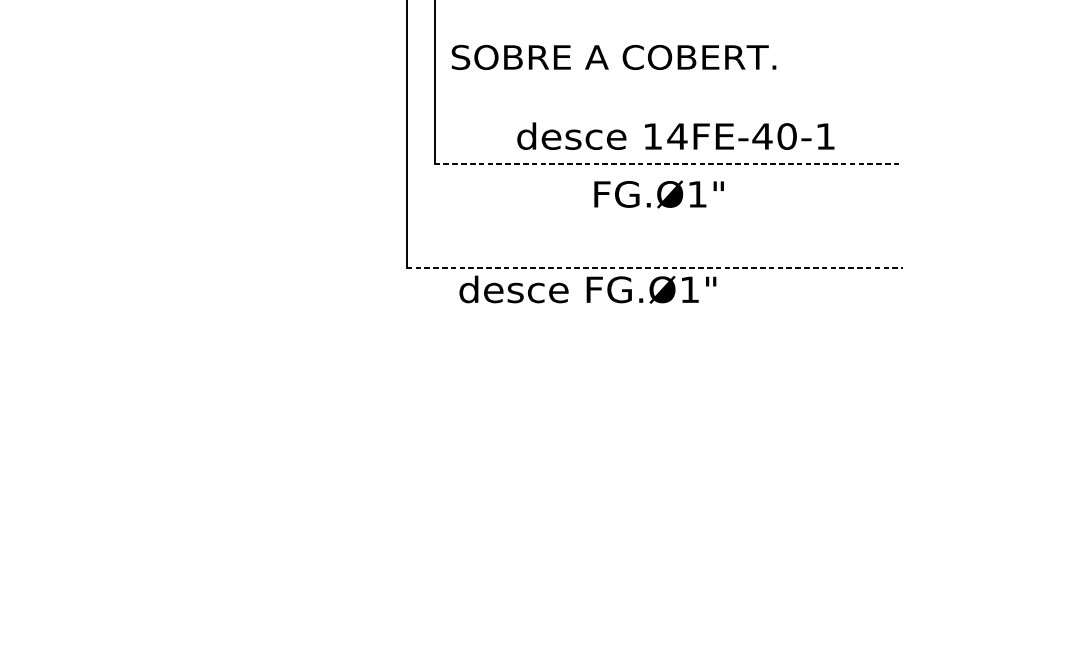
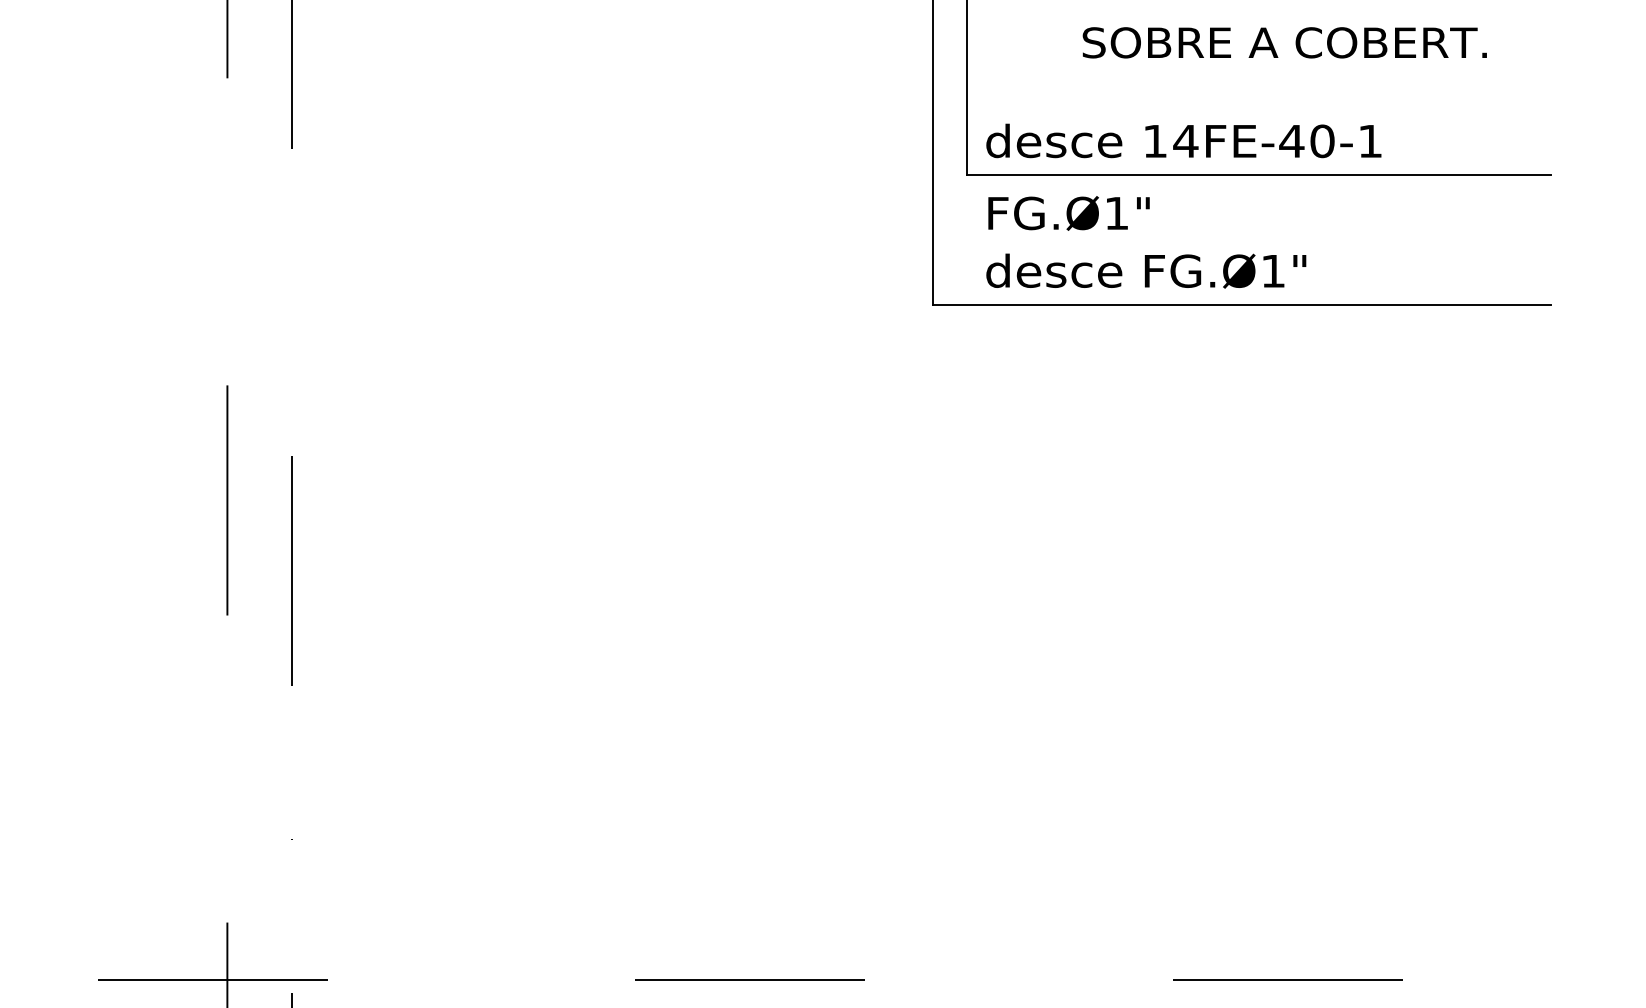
text: (613, 57) -> (1284, 42), moved
text: (675, 135) -> (1183, 140), moved
line: (669, 163) -> (1259, 175), dashed -> solid
text: (658, 194) -> (1068, 213), moved
line: (655, 268) -> (1242, 305), dashed -> solid
text: (588, 289) -> (1146, 270), moved

